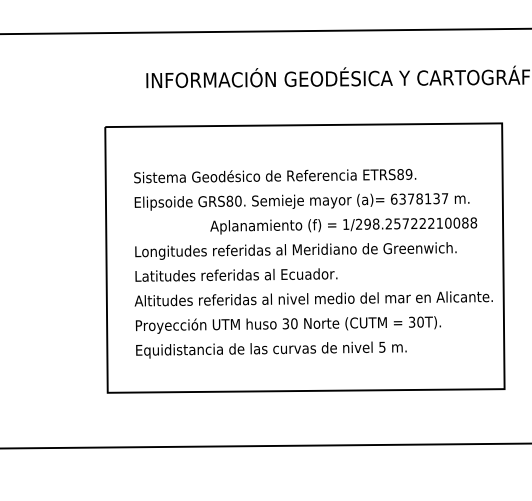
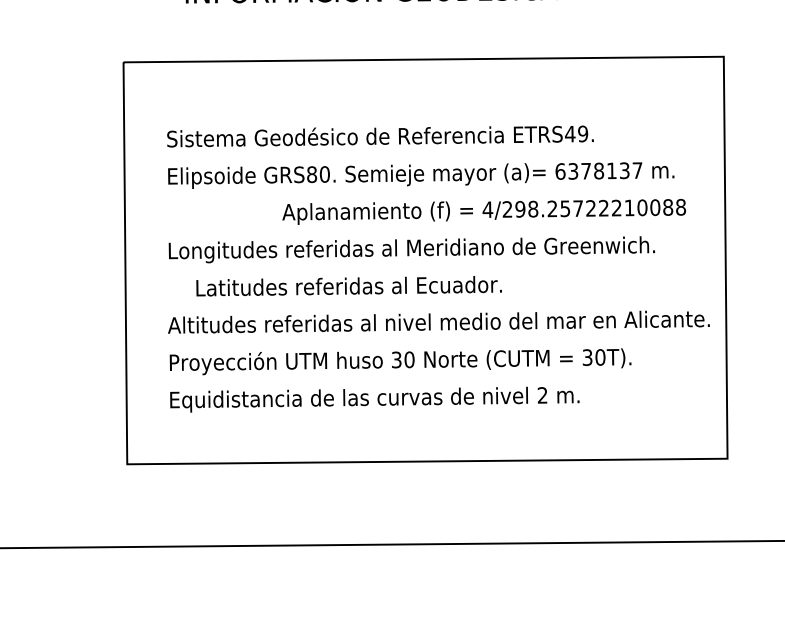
text: (400, 174) -> (570, 134), ETRS89. -> ETRS49.
text: (345, 224) -> (486, 209), 1/298.25722210088 -> 4/298.25722210088
text: (236, 274) -> (349, 285), moved
text: (382, 346) -> (542, 394), 5 -> 2

